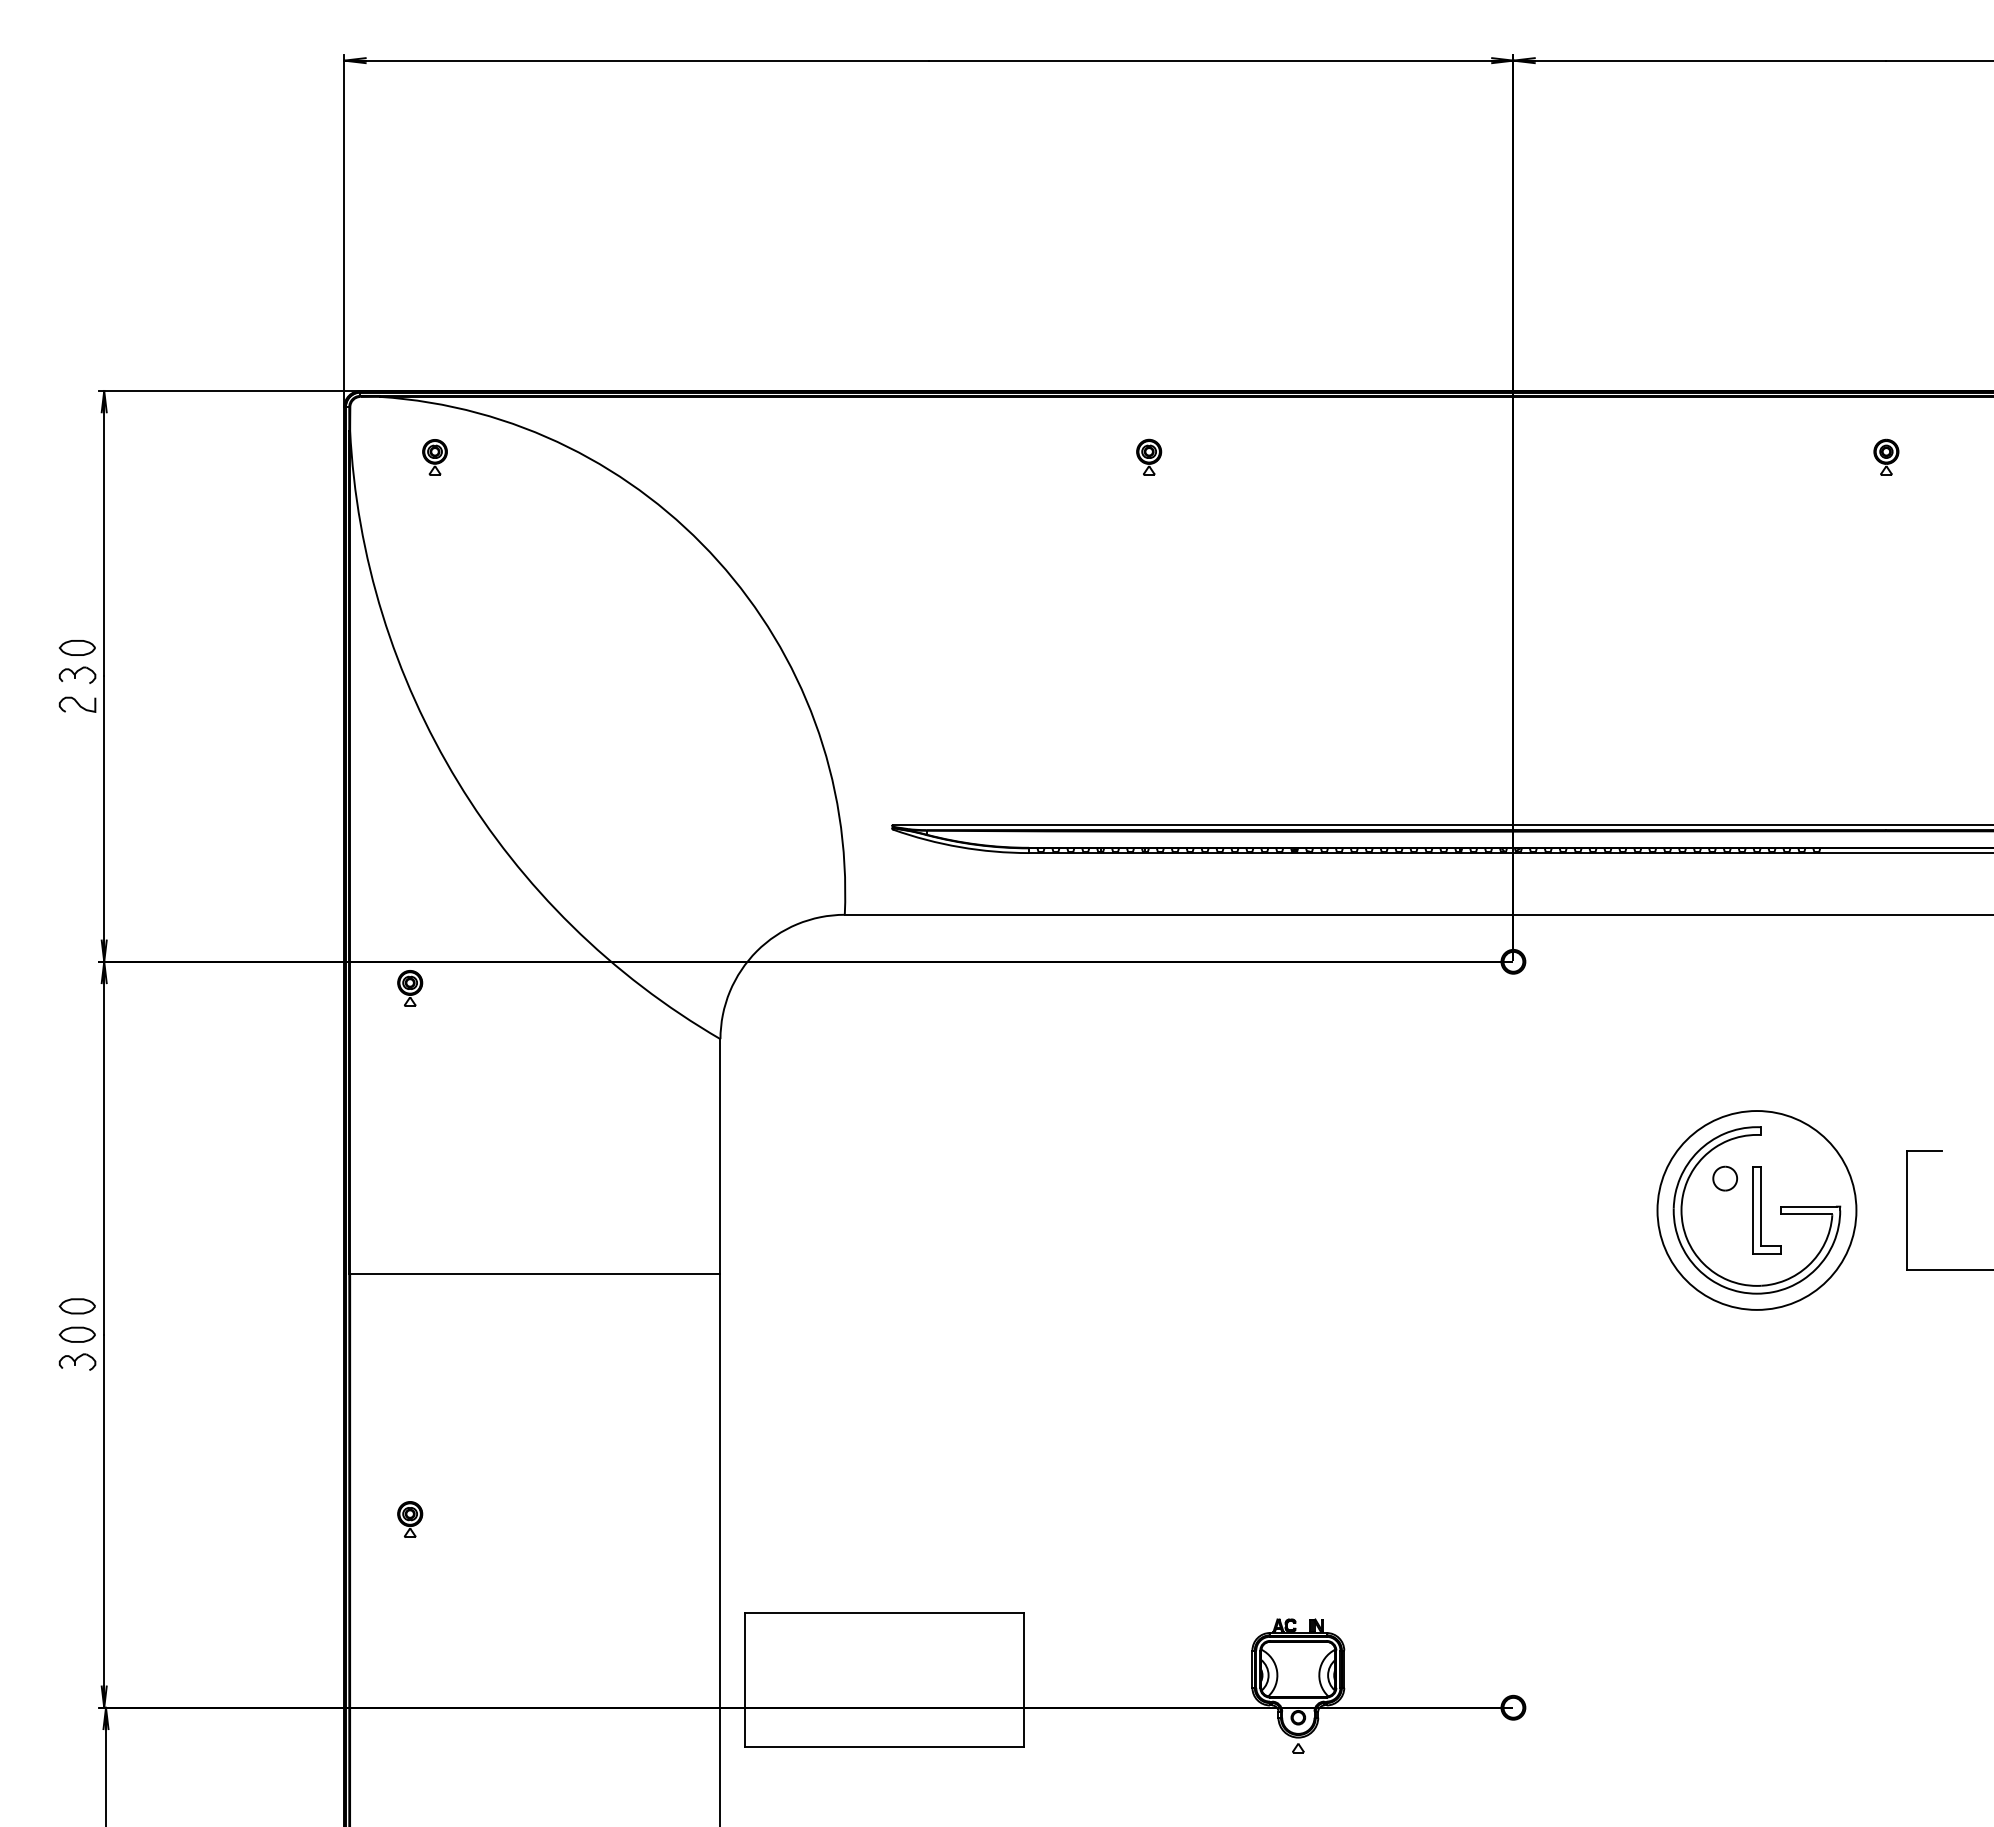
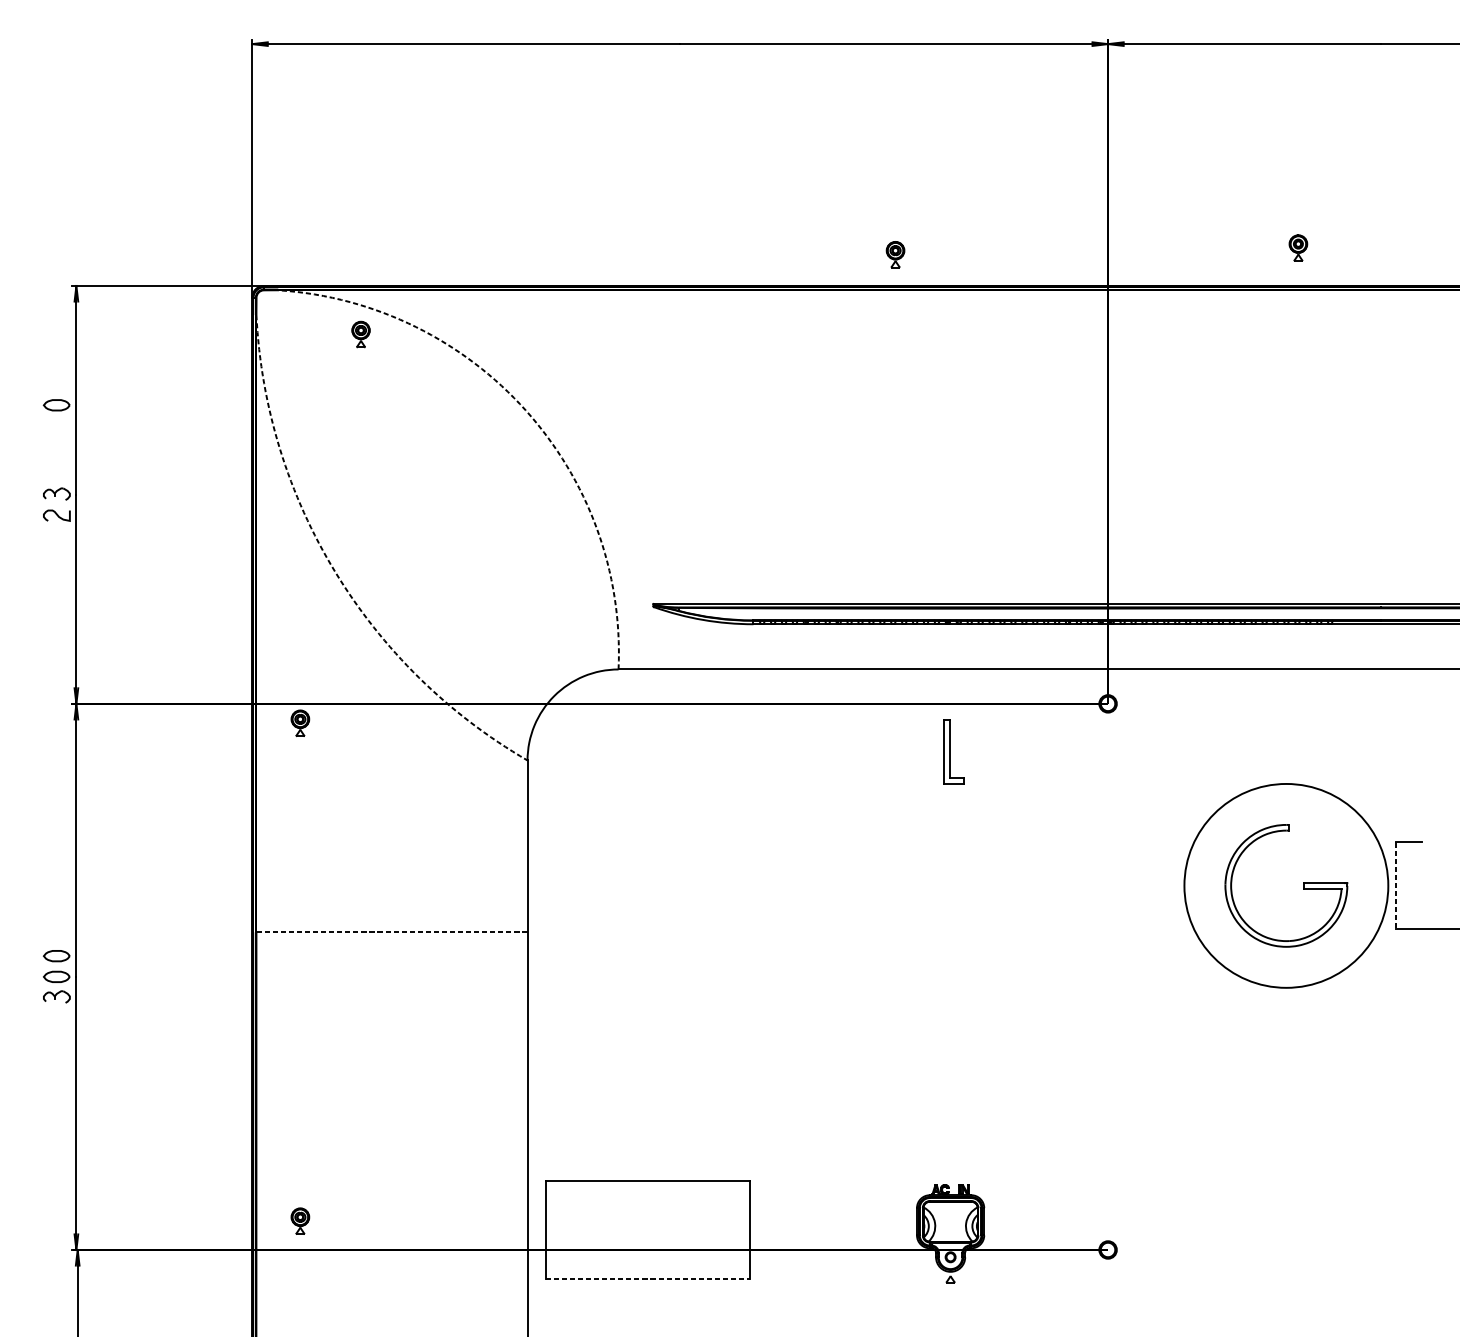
part: (1149, 456) -> (895, 254), moved
part: (1886, 456) -> (1298, 247), moved
part: (434, 457) -> (360, 334), moved
arc: (718, 561) -> (526, 410), solid -> dashed
part: (77, 647) -> (56, 404), moved
arc: (458, 782) -> (335, 572), solid -> dashed
part: (1724, 1178) -> (1262, 862), removed
circle: (1756, 1210) -> (1286, 885), size x1.4
part: (1766, 1210) -> (953, 751), moved
line: (1907, 1211) -> (1396, 886), solid -> dashed
line: (534, 1273) -> (391, 932), solid -> dashed
part: (410, 1519) -> (300, 1221), moved
line: (885, 1747) -> (648, 1279), solid -> dashed

